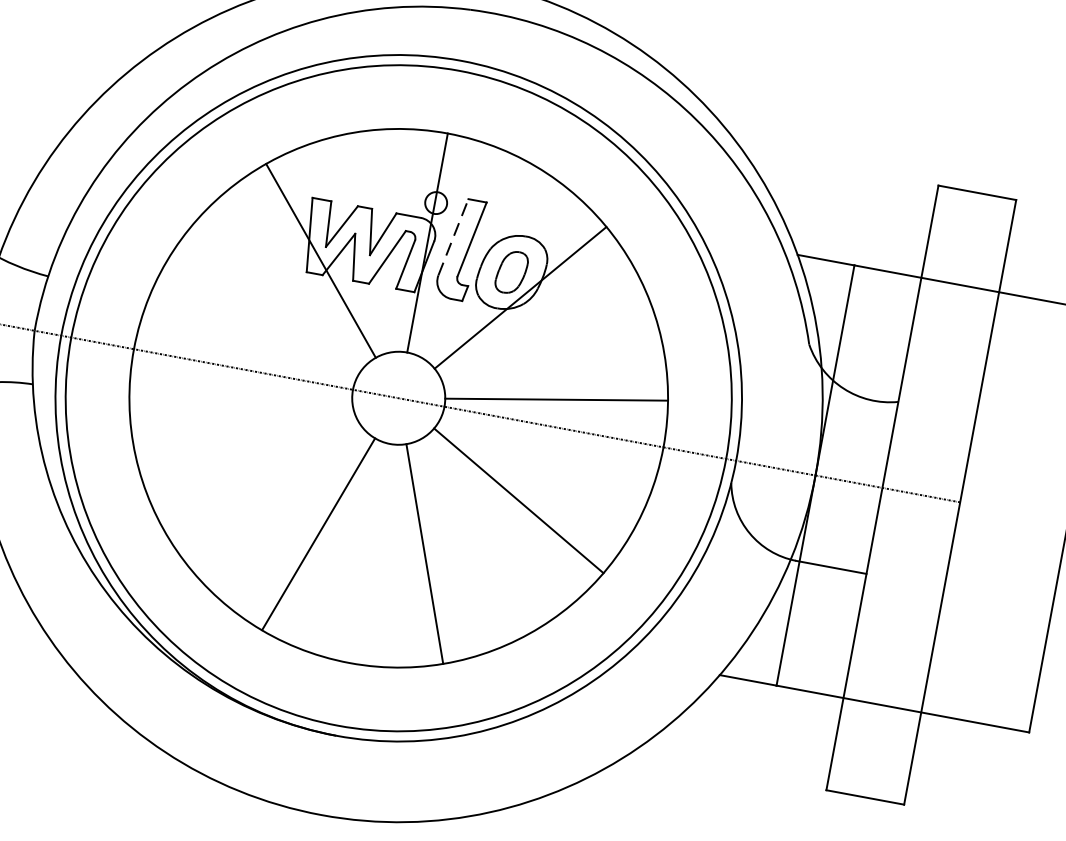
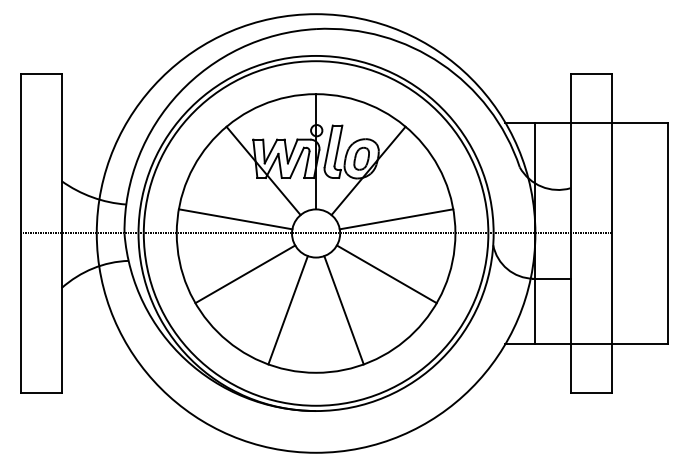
line: (453, 235) -> (328, 145), dashed -> solid
line: (250, 343) -> (235, 219), added
line: (250, 451) -> (245, 274), added

